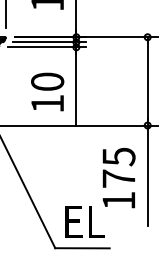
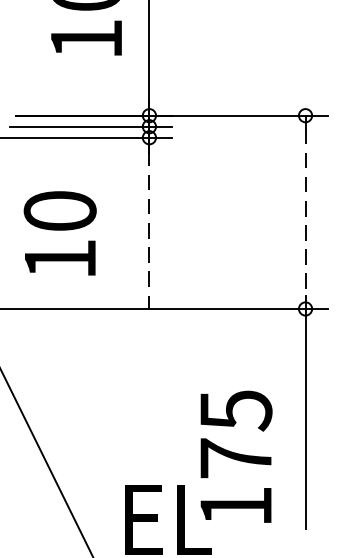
line: (147, 81) -> (305, 212), solid -> dashed
line: (76, 90) -> (149, 232), solid -> dashed
text: (47, 91) -> (59, 232), moved
text: (118, 177) -> (235, 455), moved

